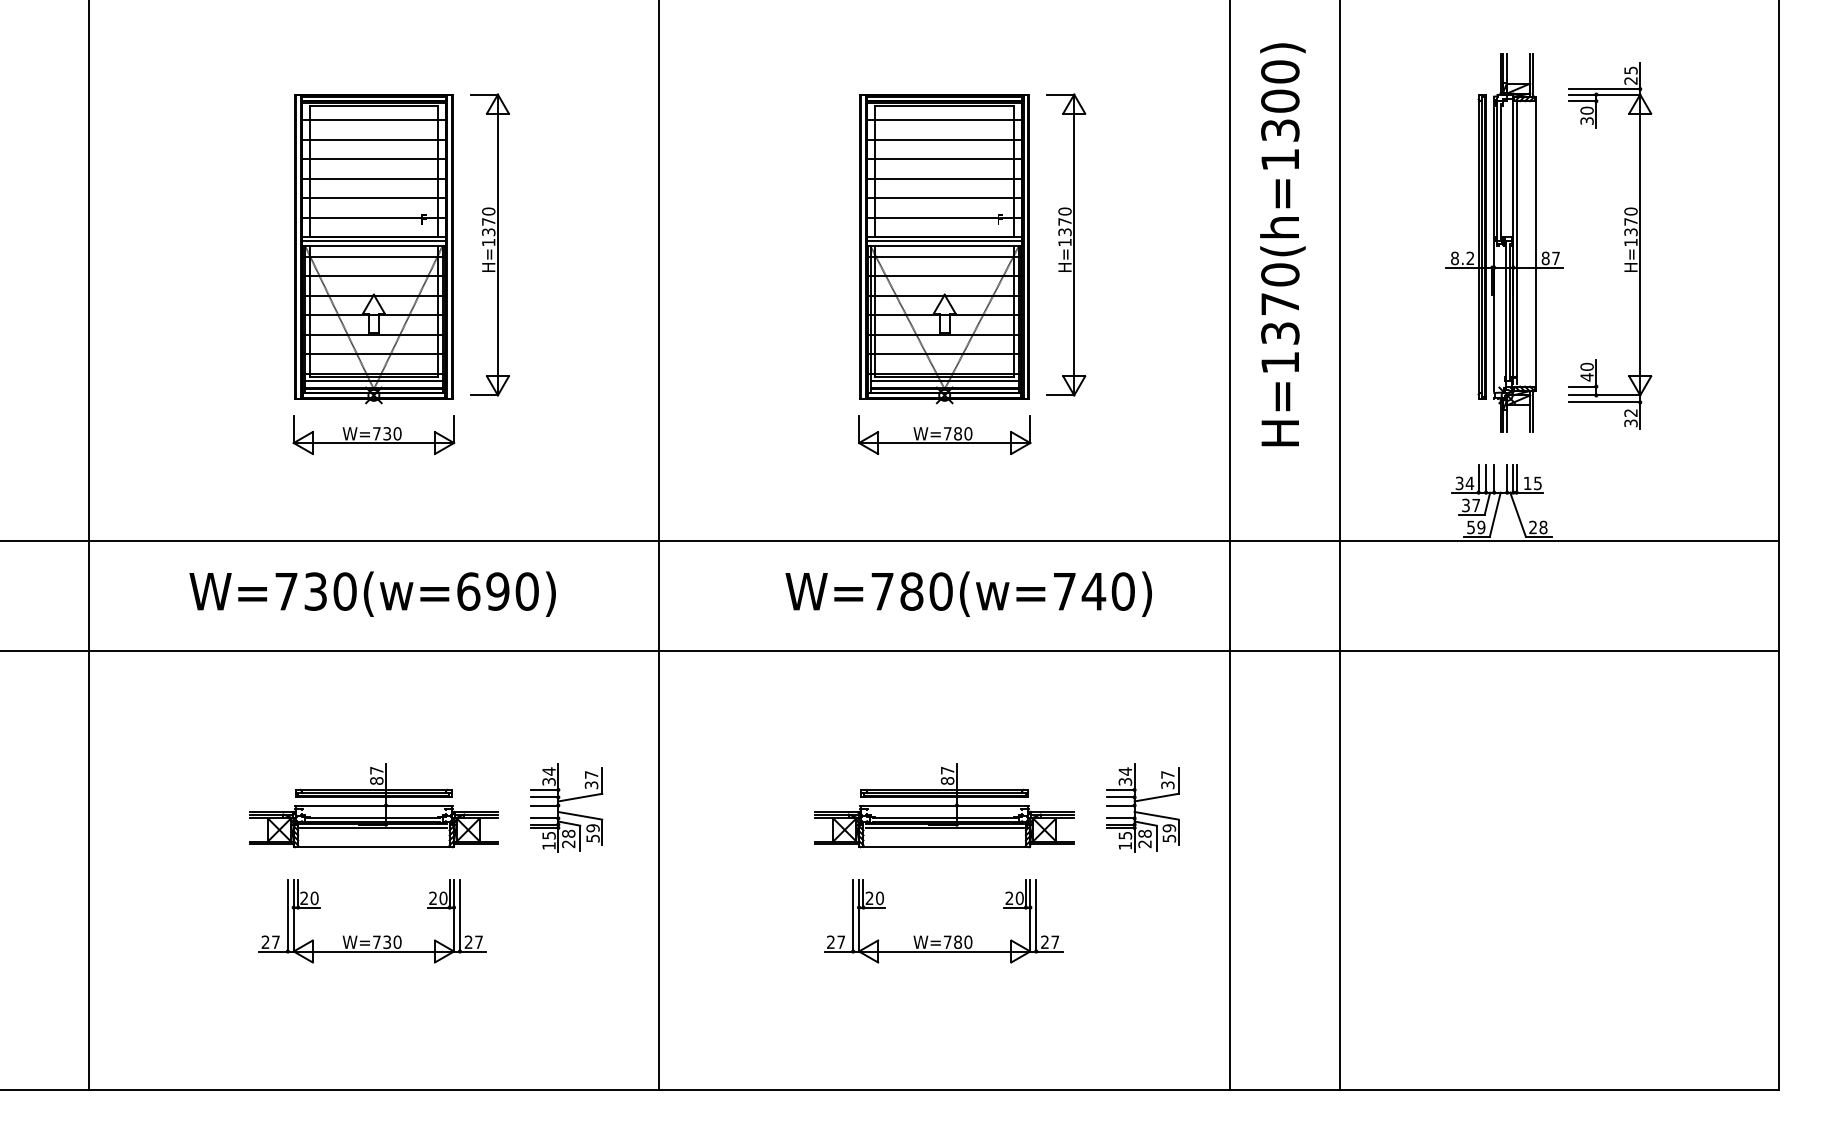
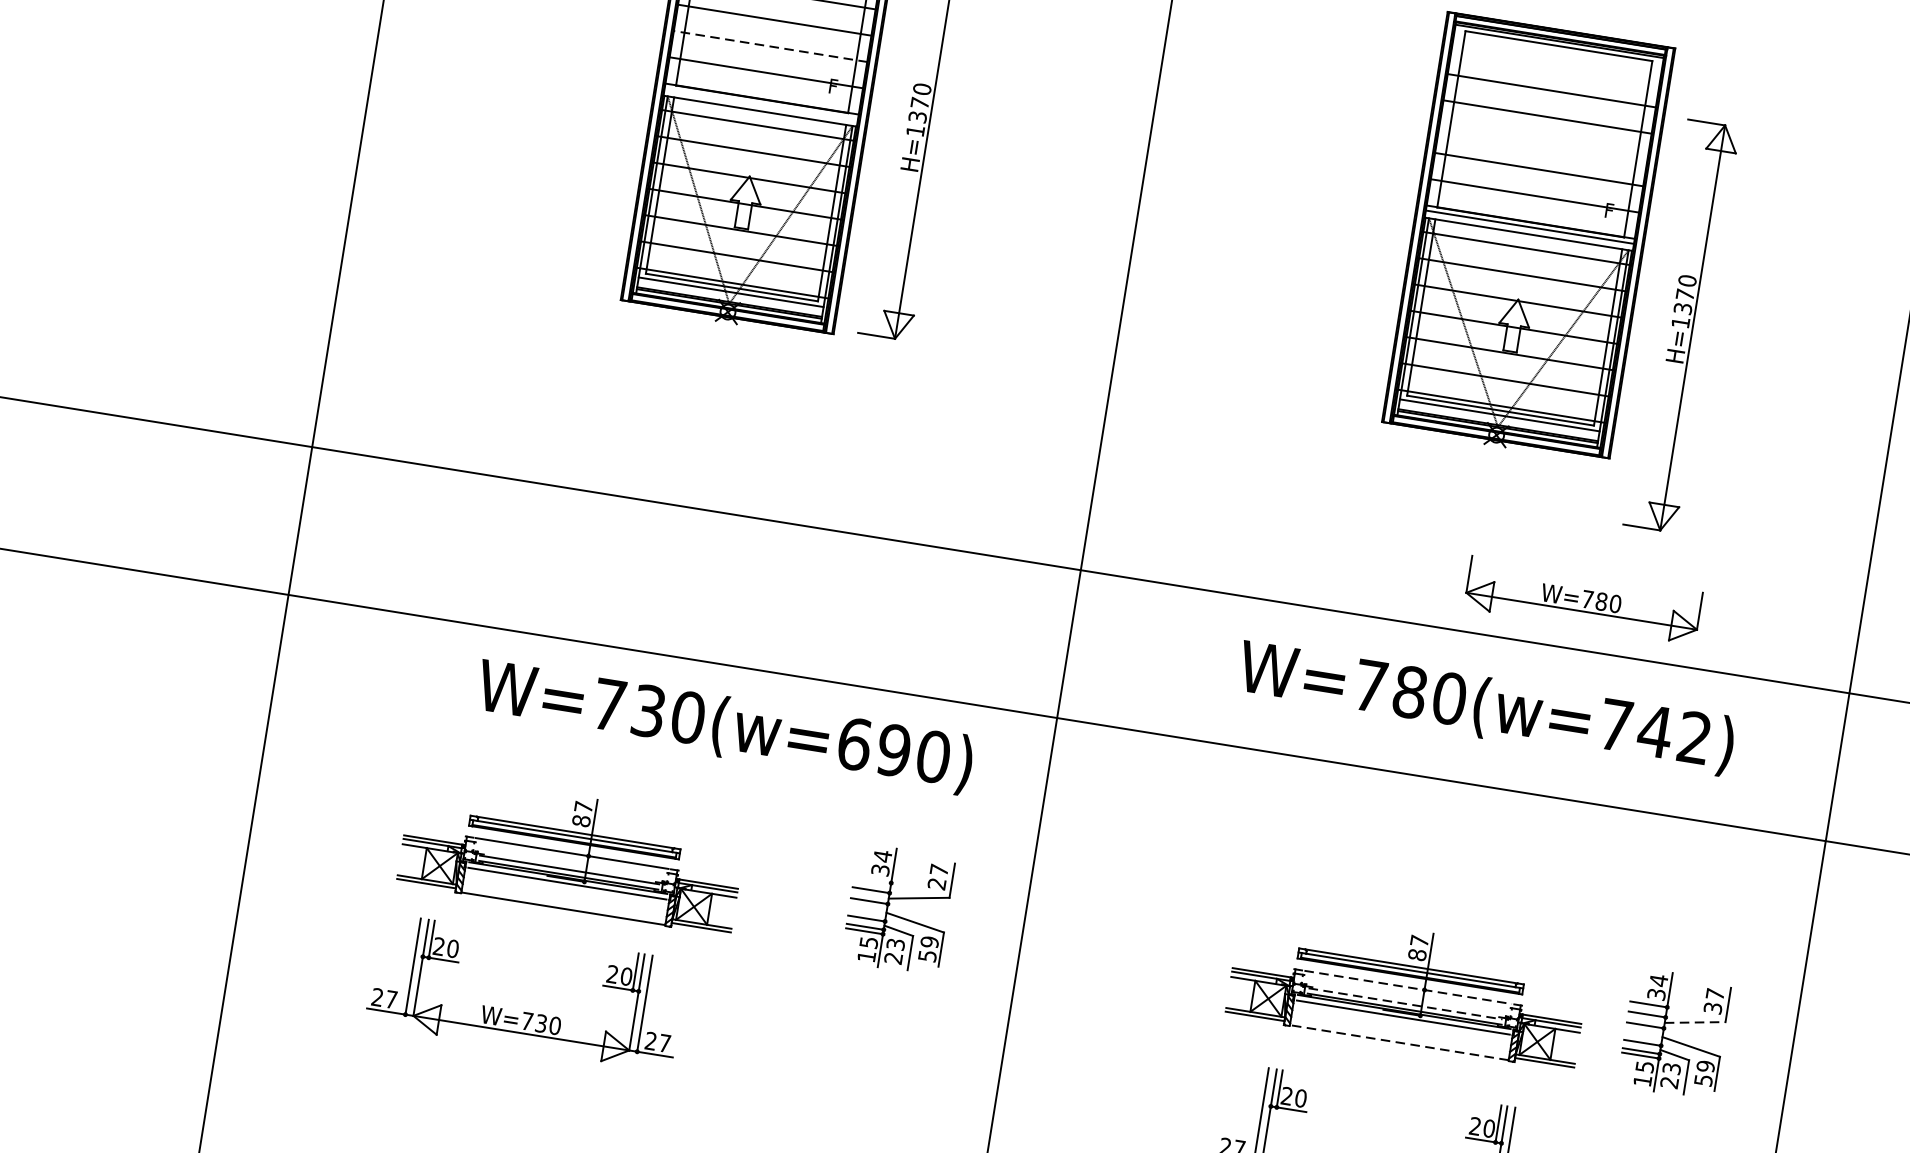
line: (944, 120) -> (1555, 64), removed
line: (944, 178) -> (1543, 143), removed
line: (373, 198) -> (769, 46), solid -> dashed
line: (373, 240) -> (760, 103), removed
part: (1066, 244) -> (1682, 325), moved
part: (373, 434) -> (719, 364), removed
part: (944, 435) -> (1583, 601), moved
text: (1122, 591) -> (1693, 737), W=780(w=740) -> W=780(w=742)
text: (372, 593) -> (724, 726), moved
text: (591, 785) -> (936, 884), 37 -> 27
line: (544, 789) -> (872, 879), removed
line: (1157, 797) -> (1696, 1022), solid -> dashed
part: (373, 805) -> (571, 853), moved
line: (945, 805) -> (1409, 987), solid -> dashed
line: (945, 817) -> (1406, 1003), solid -> dashed
text: (568, 833) -> (895, 943), 28 -> 23
text: (1144, 833) -> (1671, 1068), 28 -> 23
line: (944, 846) -> (1399, 1042), solid -> dashed
part: (373, 935) -> (524, 1011), moved

